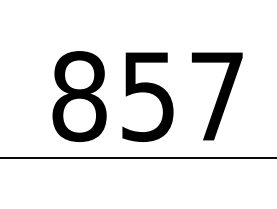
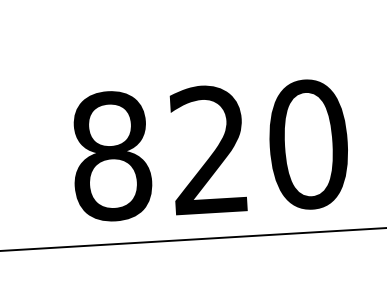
text: (183, 96) -> (260, 147), 857 -> 820

